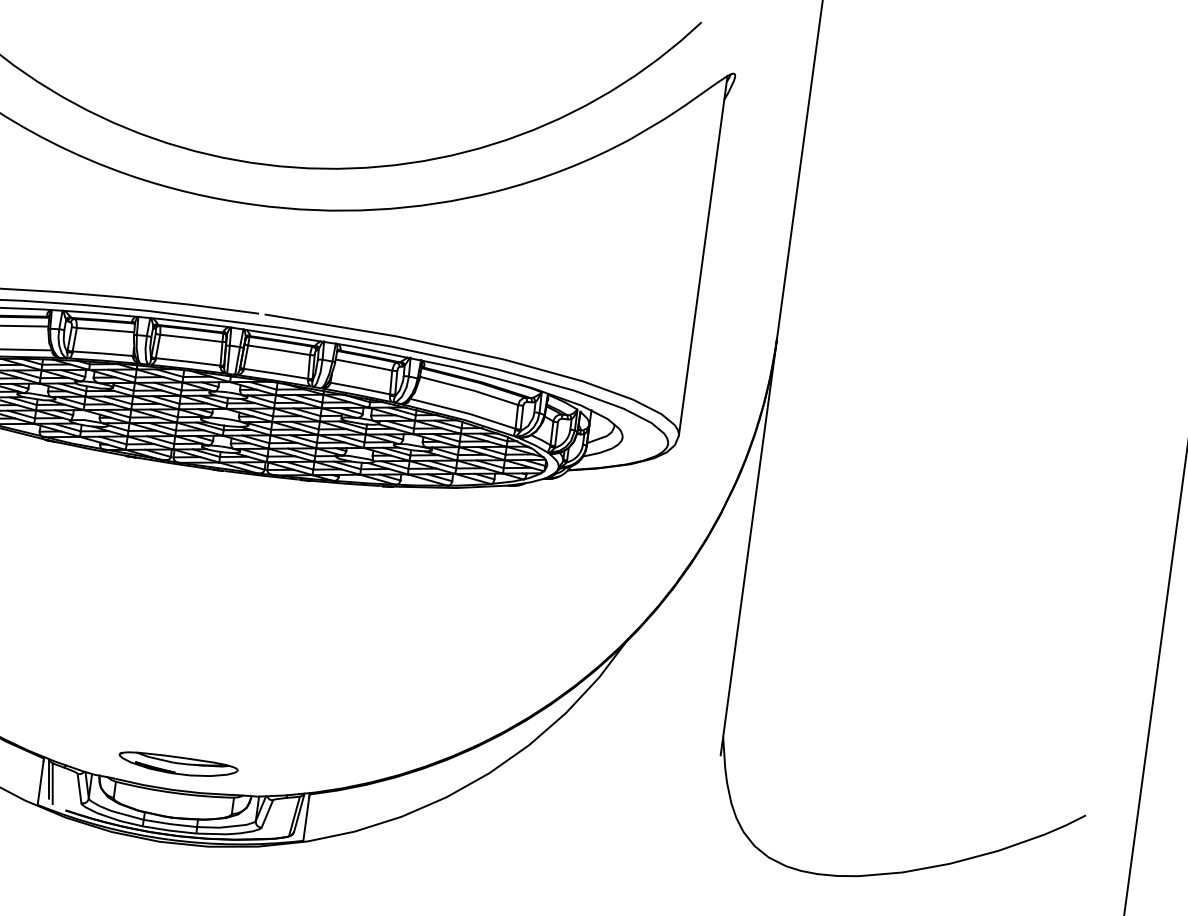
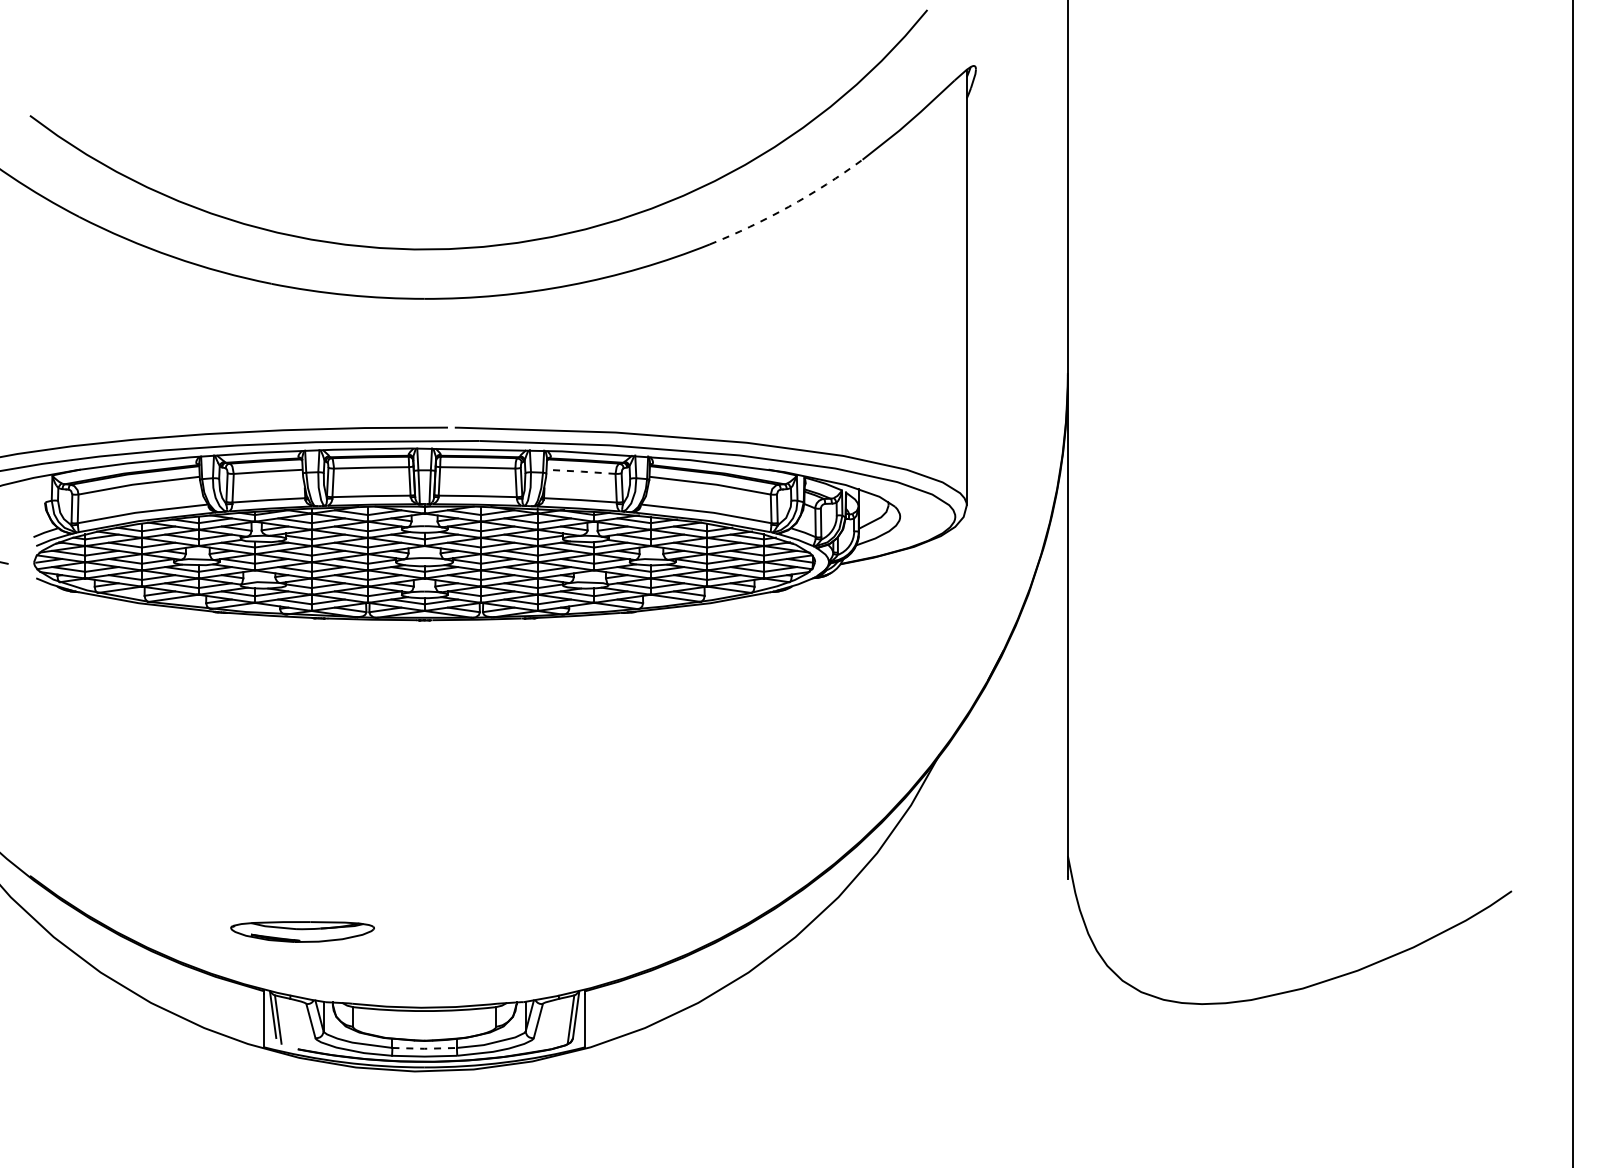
arc: (564, 169) -> (788, 206), solid -> dashed
line: (363, 364) -> (580, 471), solid -> dashed
part: (178, 765) -> (302, 931), moved
line: (170, 823) -> (424, 1048), solid -> dashed

